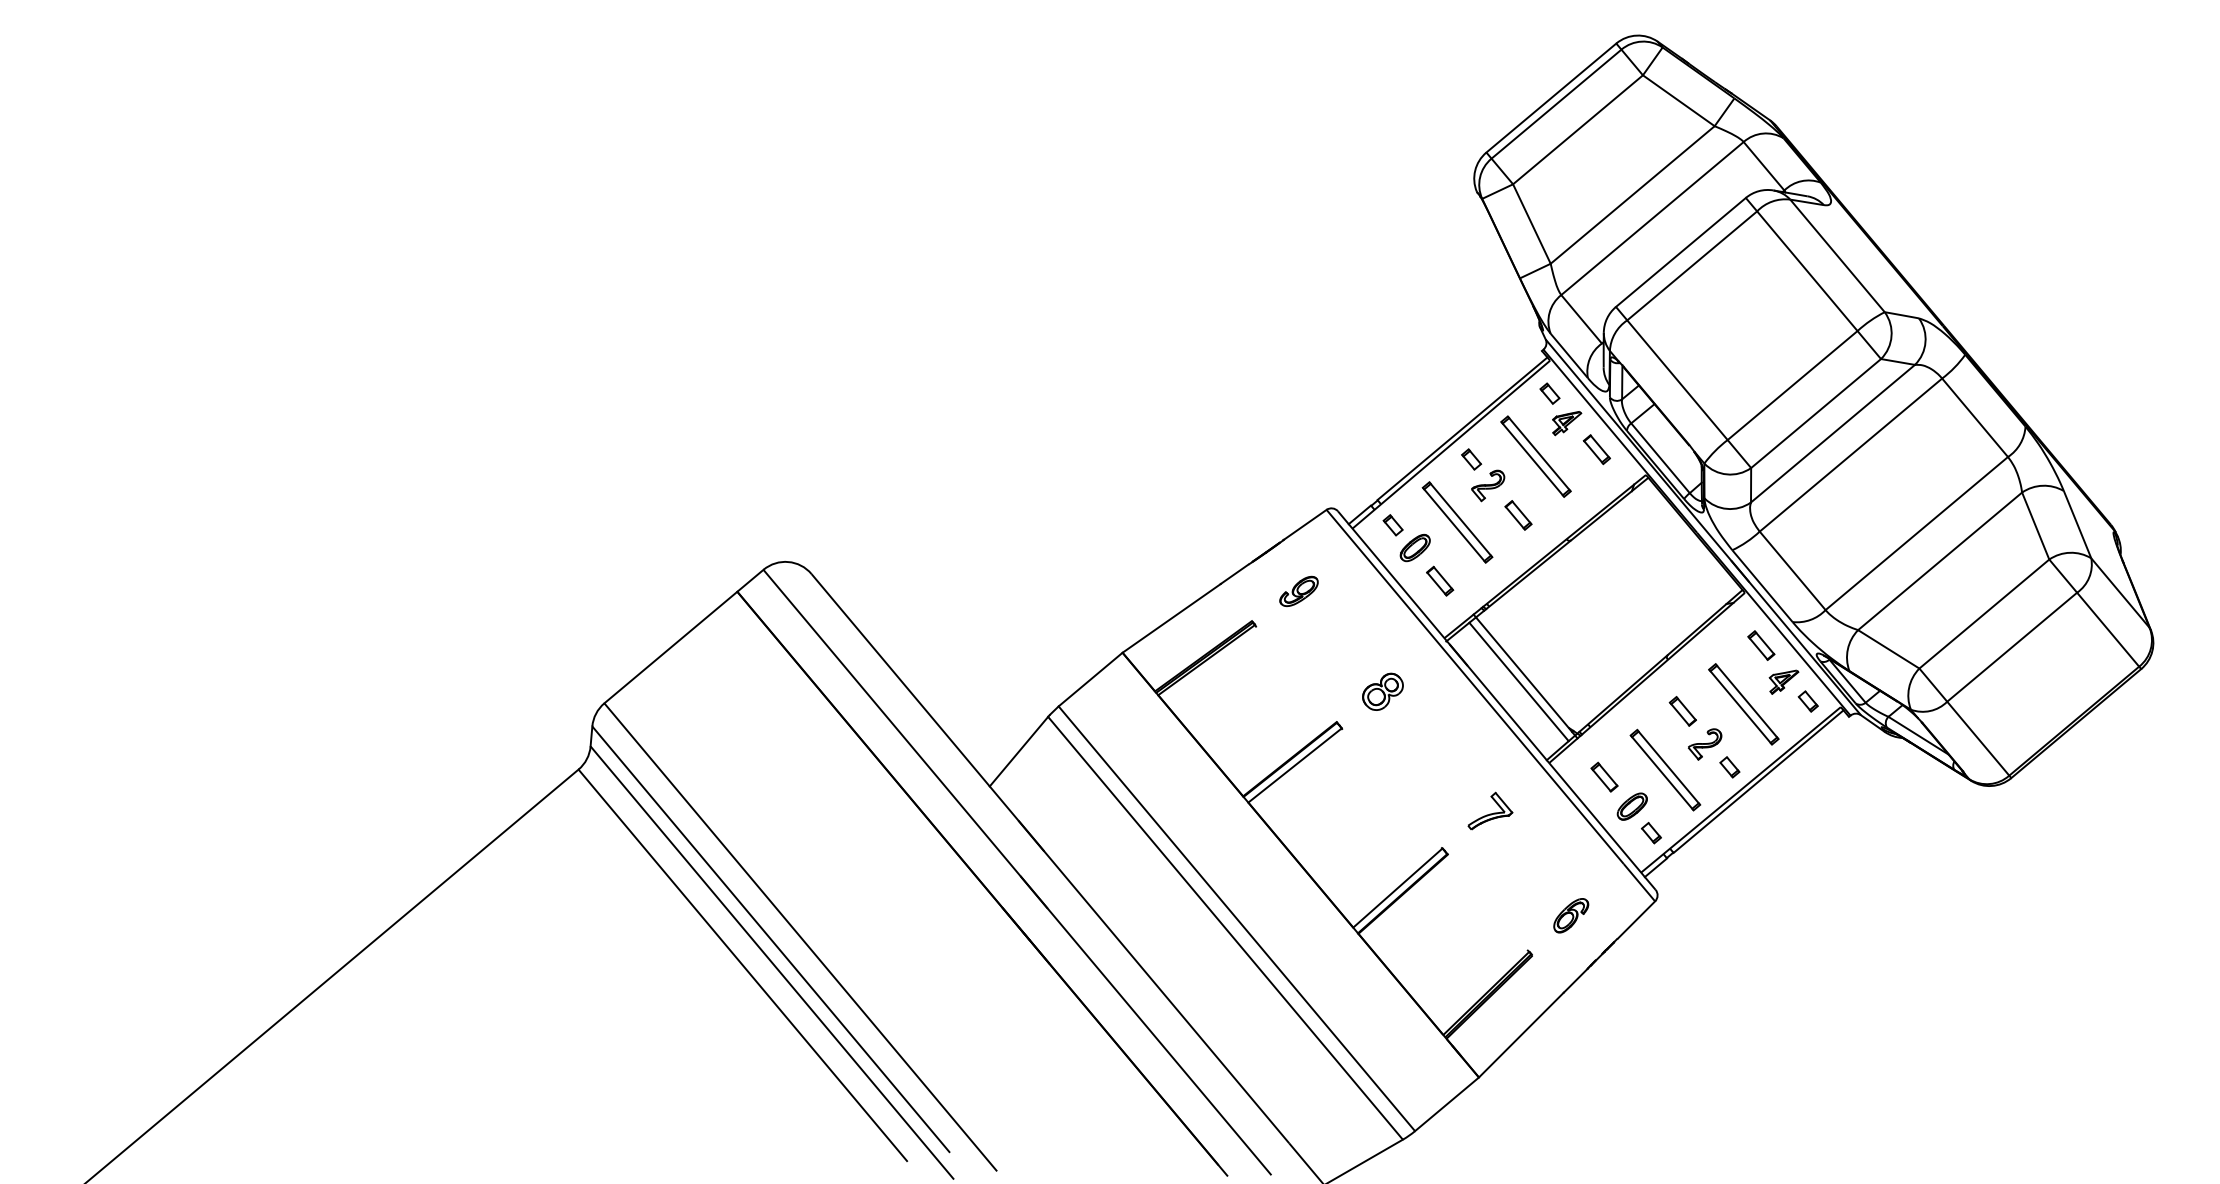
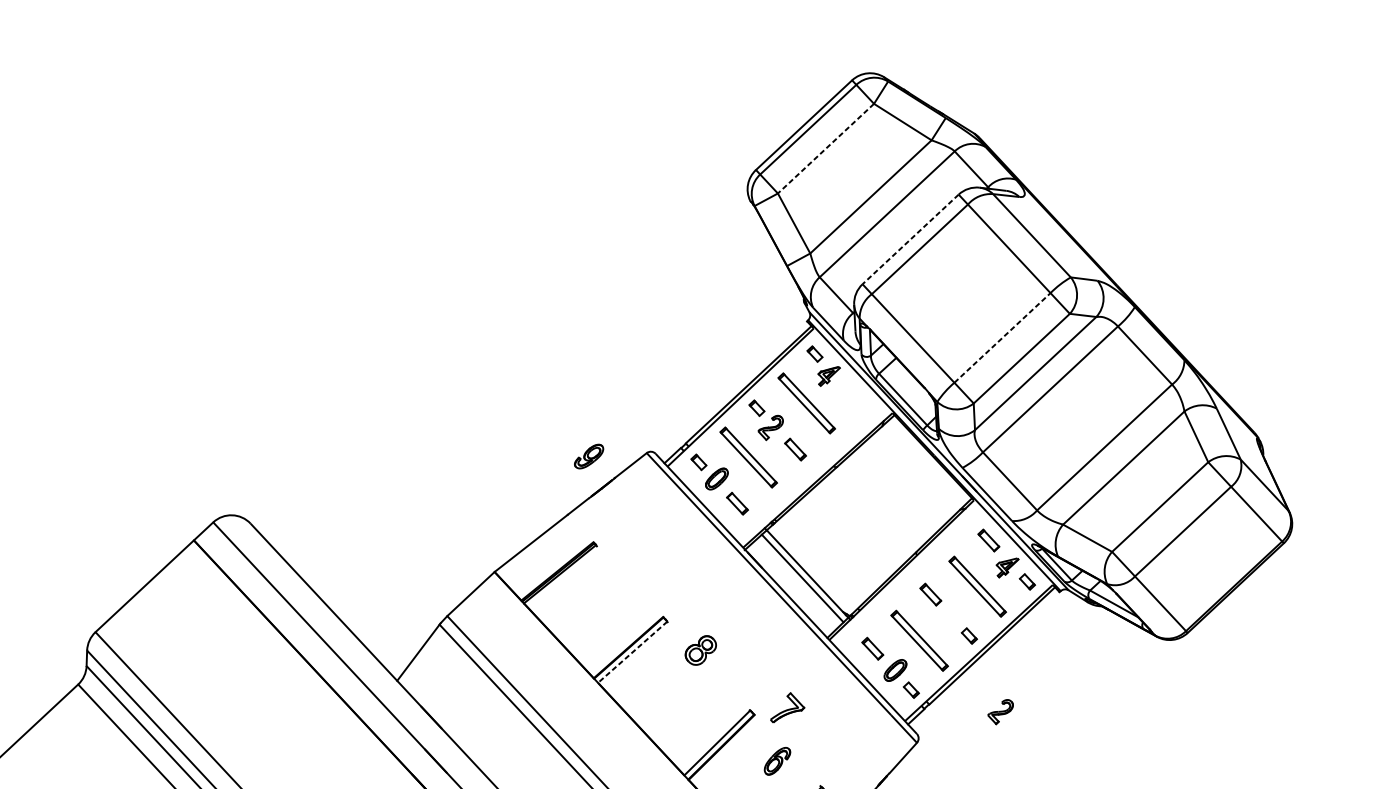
line: (1578, 129) -> (826, 148), solid -> dashed
line: (1680, 252) -> (910, 239), solid -> dashed
line: (1792, 385) -> (1002, 337), solid -> dashed
part: (1596, 449) -> (853, 395), removed
part: (1298, 590) -> (588, 455), moved
part: (1382, 691) -> (700, 650), moved
part: (1704, 744) -> (1000, 712), moved
line: (1295, 765) -> (633, 652), solid -> dashed
part: (1490, 810) -> (787, 707), moved
part: (1571, 915) -> (777, 761), moved

